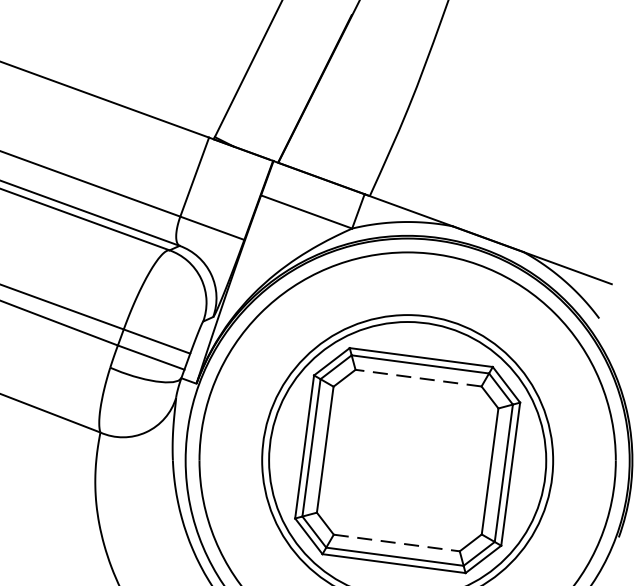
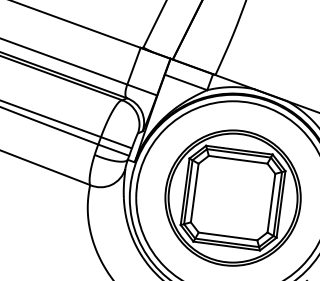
line: (419, 377) -> (238, 159), dashed -> solid
line: (397, 543) -> (228, 236), dashed -> solid

